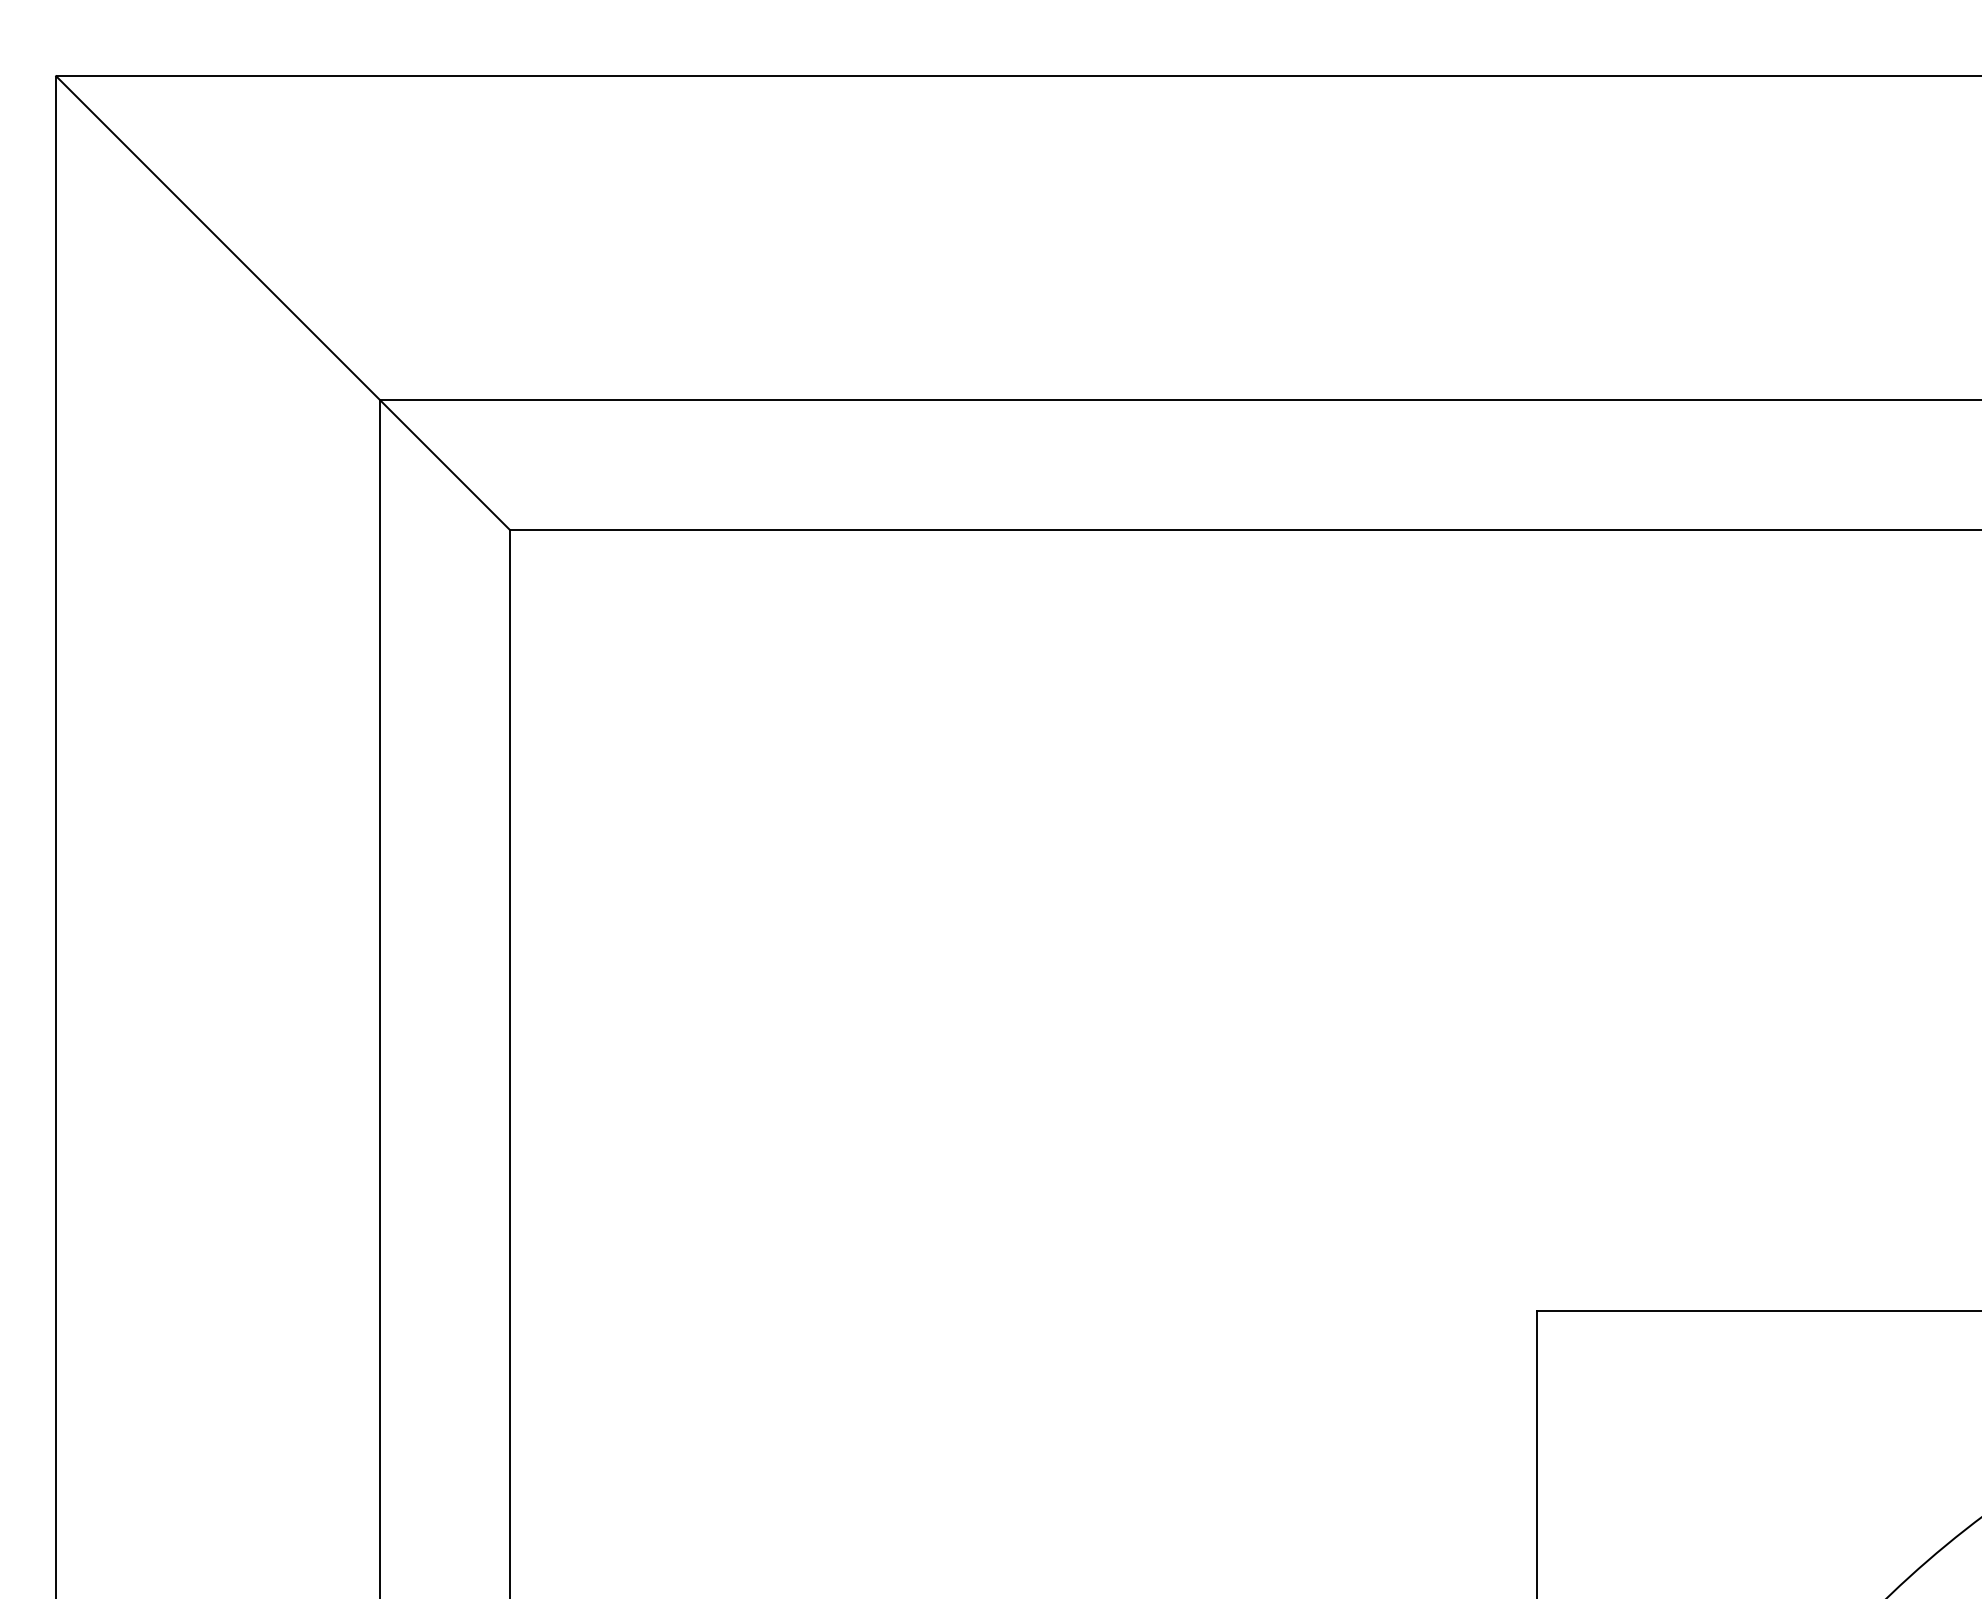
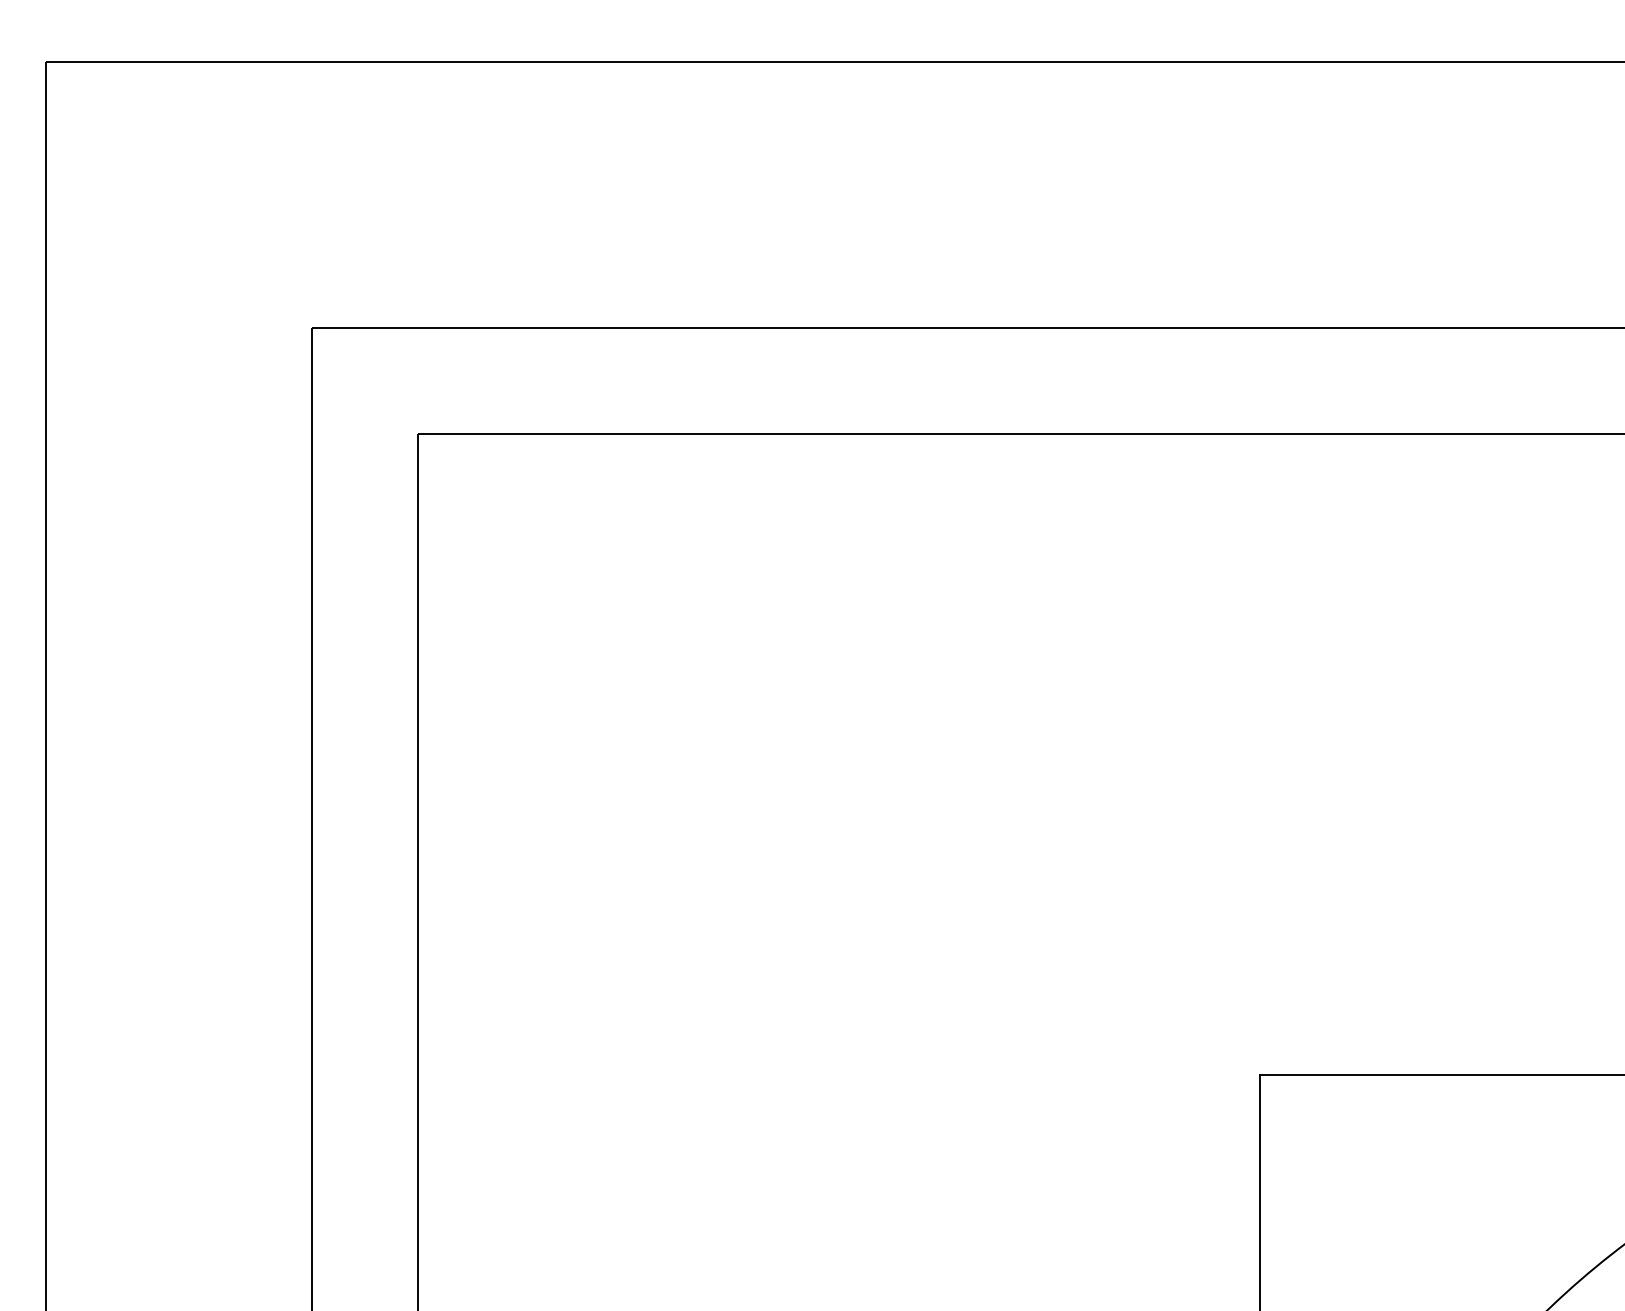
line: (282, 302) -> (231, 247), removed

